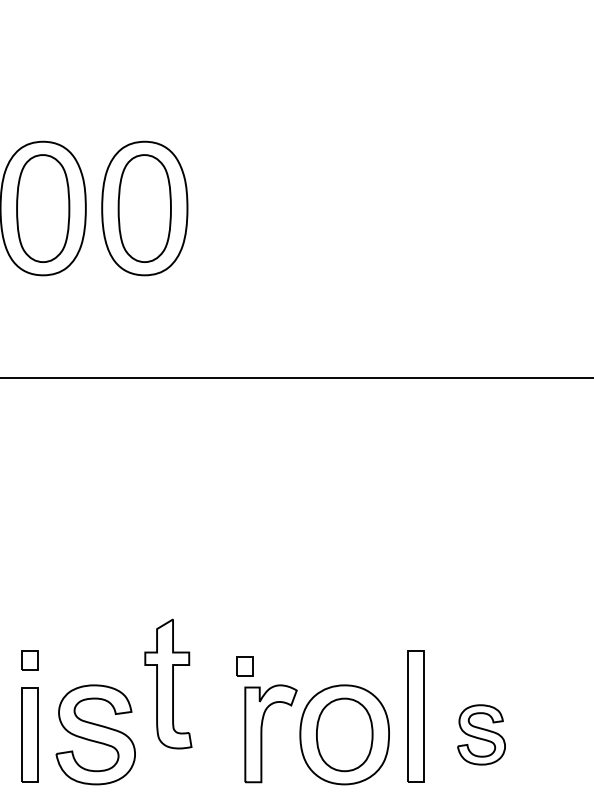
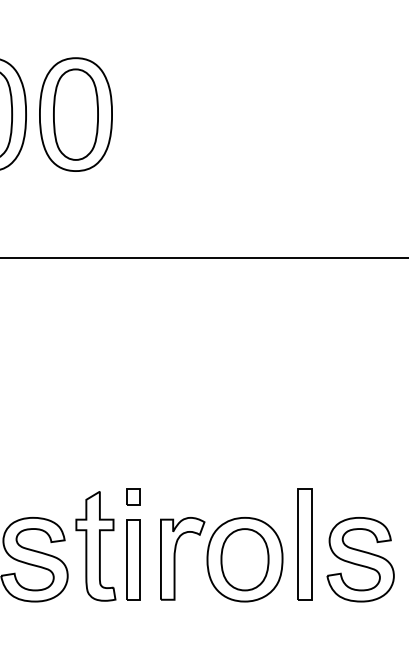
part: (244, 666) -> (133, 496), moved
part: (168, 683) -> (96, 545), moved
part: (212, 734) -> (133, 559), added
part: (481, 734) -> (360, 559), size x1.67

